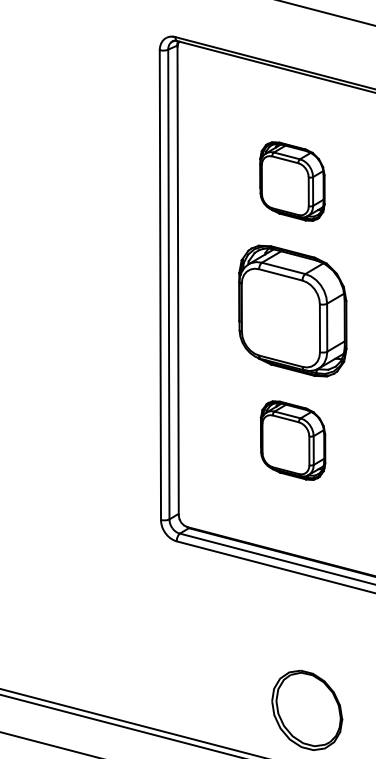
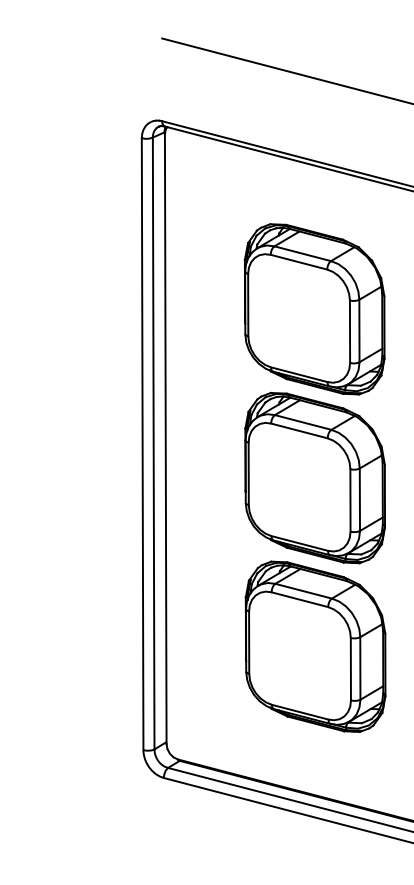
part: (292, 181) -> (314, 309), size x1.67
part: (292, 440) -> (314, 646), size x1.67

